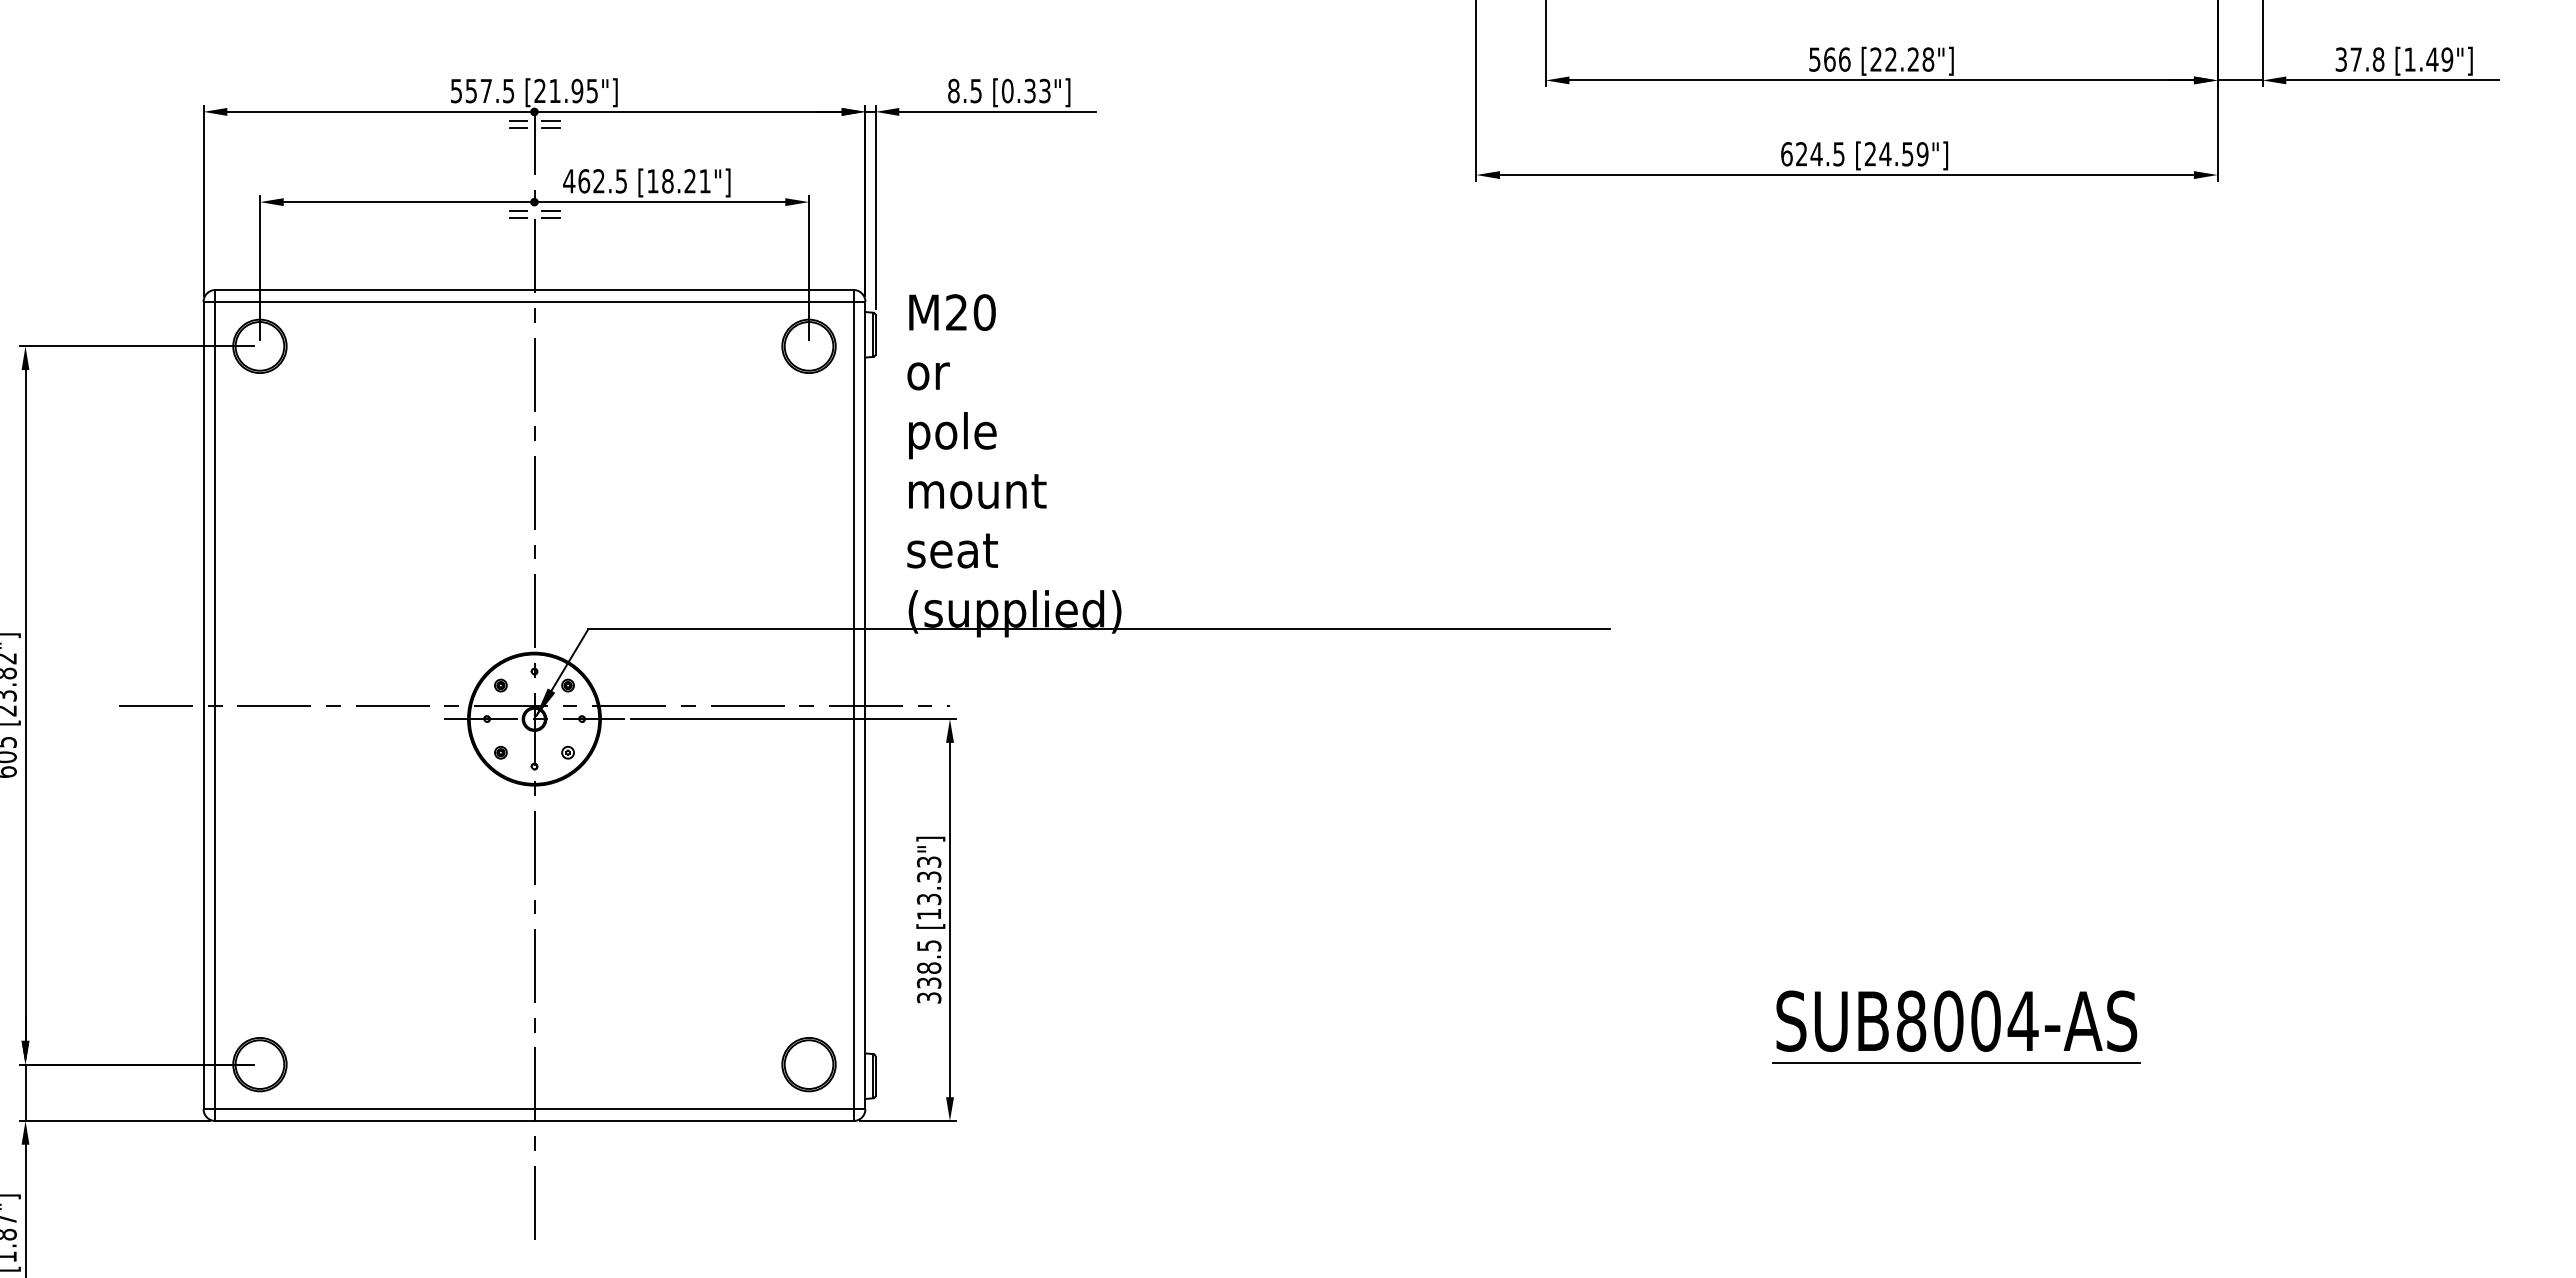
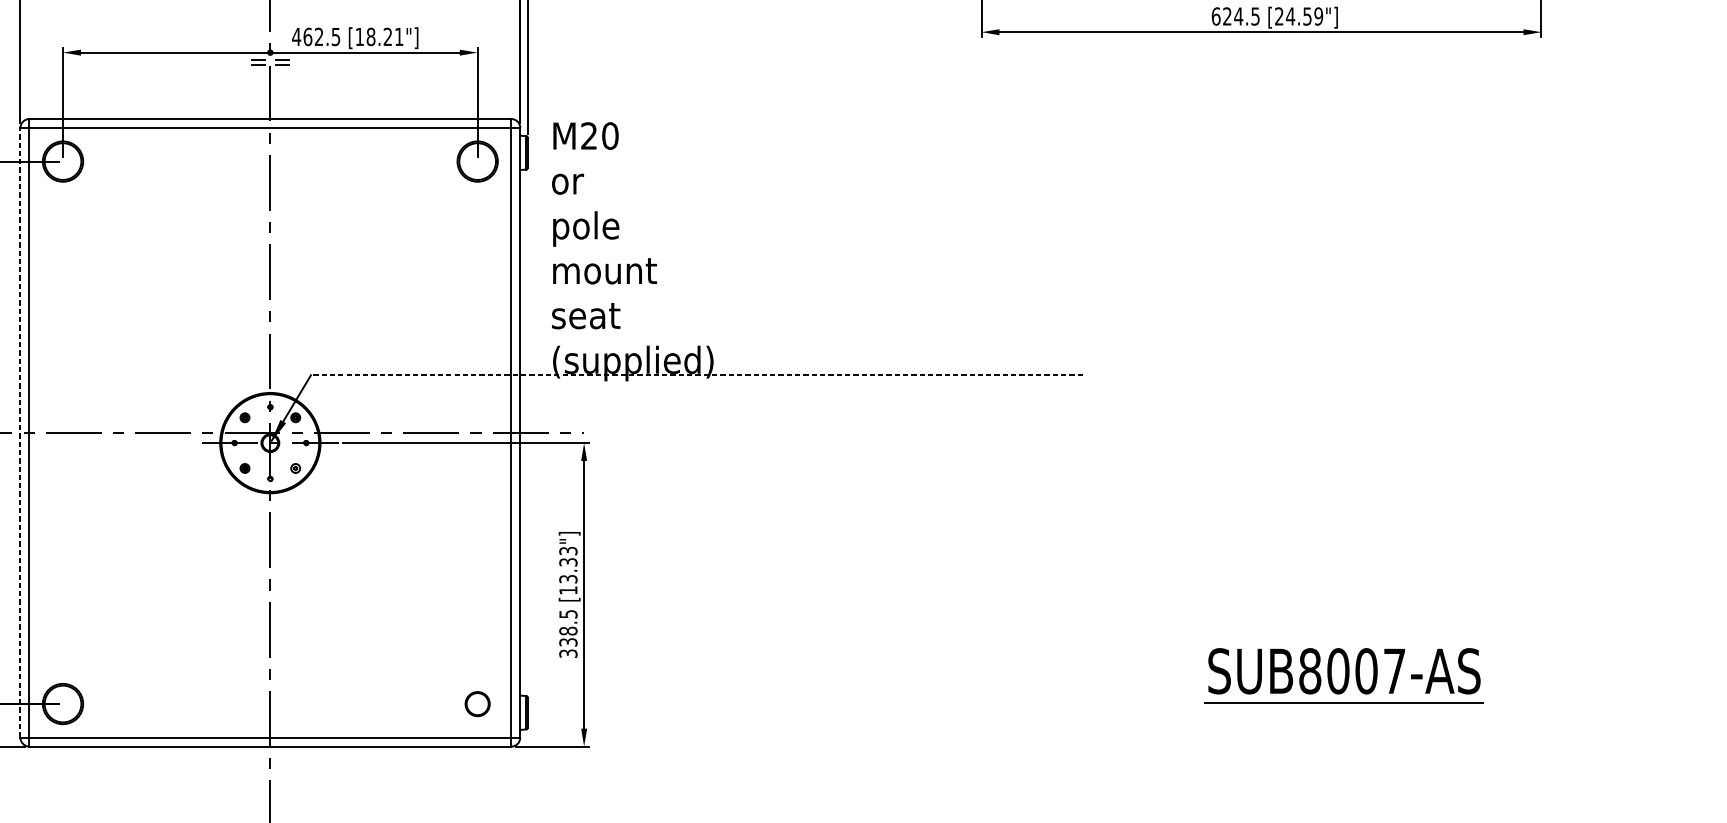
line: (1098, 629) -> (696, 375), solid -> dashed
line: (203, 705) -> (20, 432), solid -> dashed
text: (2022, 1020) -> (1394, 670), SUB8004-AS -> SUB8007-AS
part: (808, 1064) -> (477, 703), size x0.6

